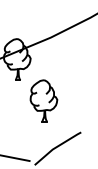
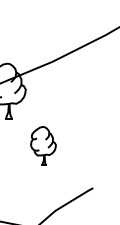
part: (43, 100) -> (42, 145), size x0.7

